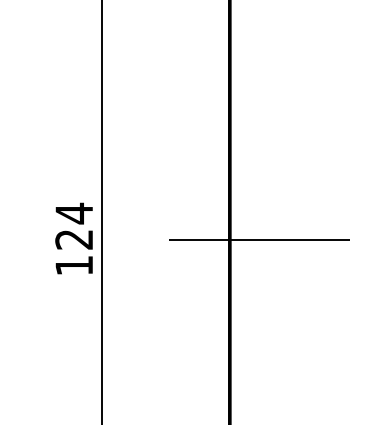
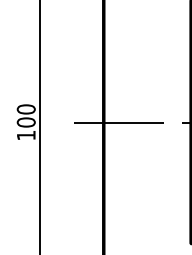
text: (72, 225) -> (25, 115), 124 -> 100

